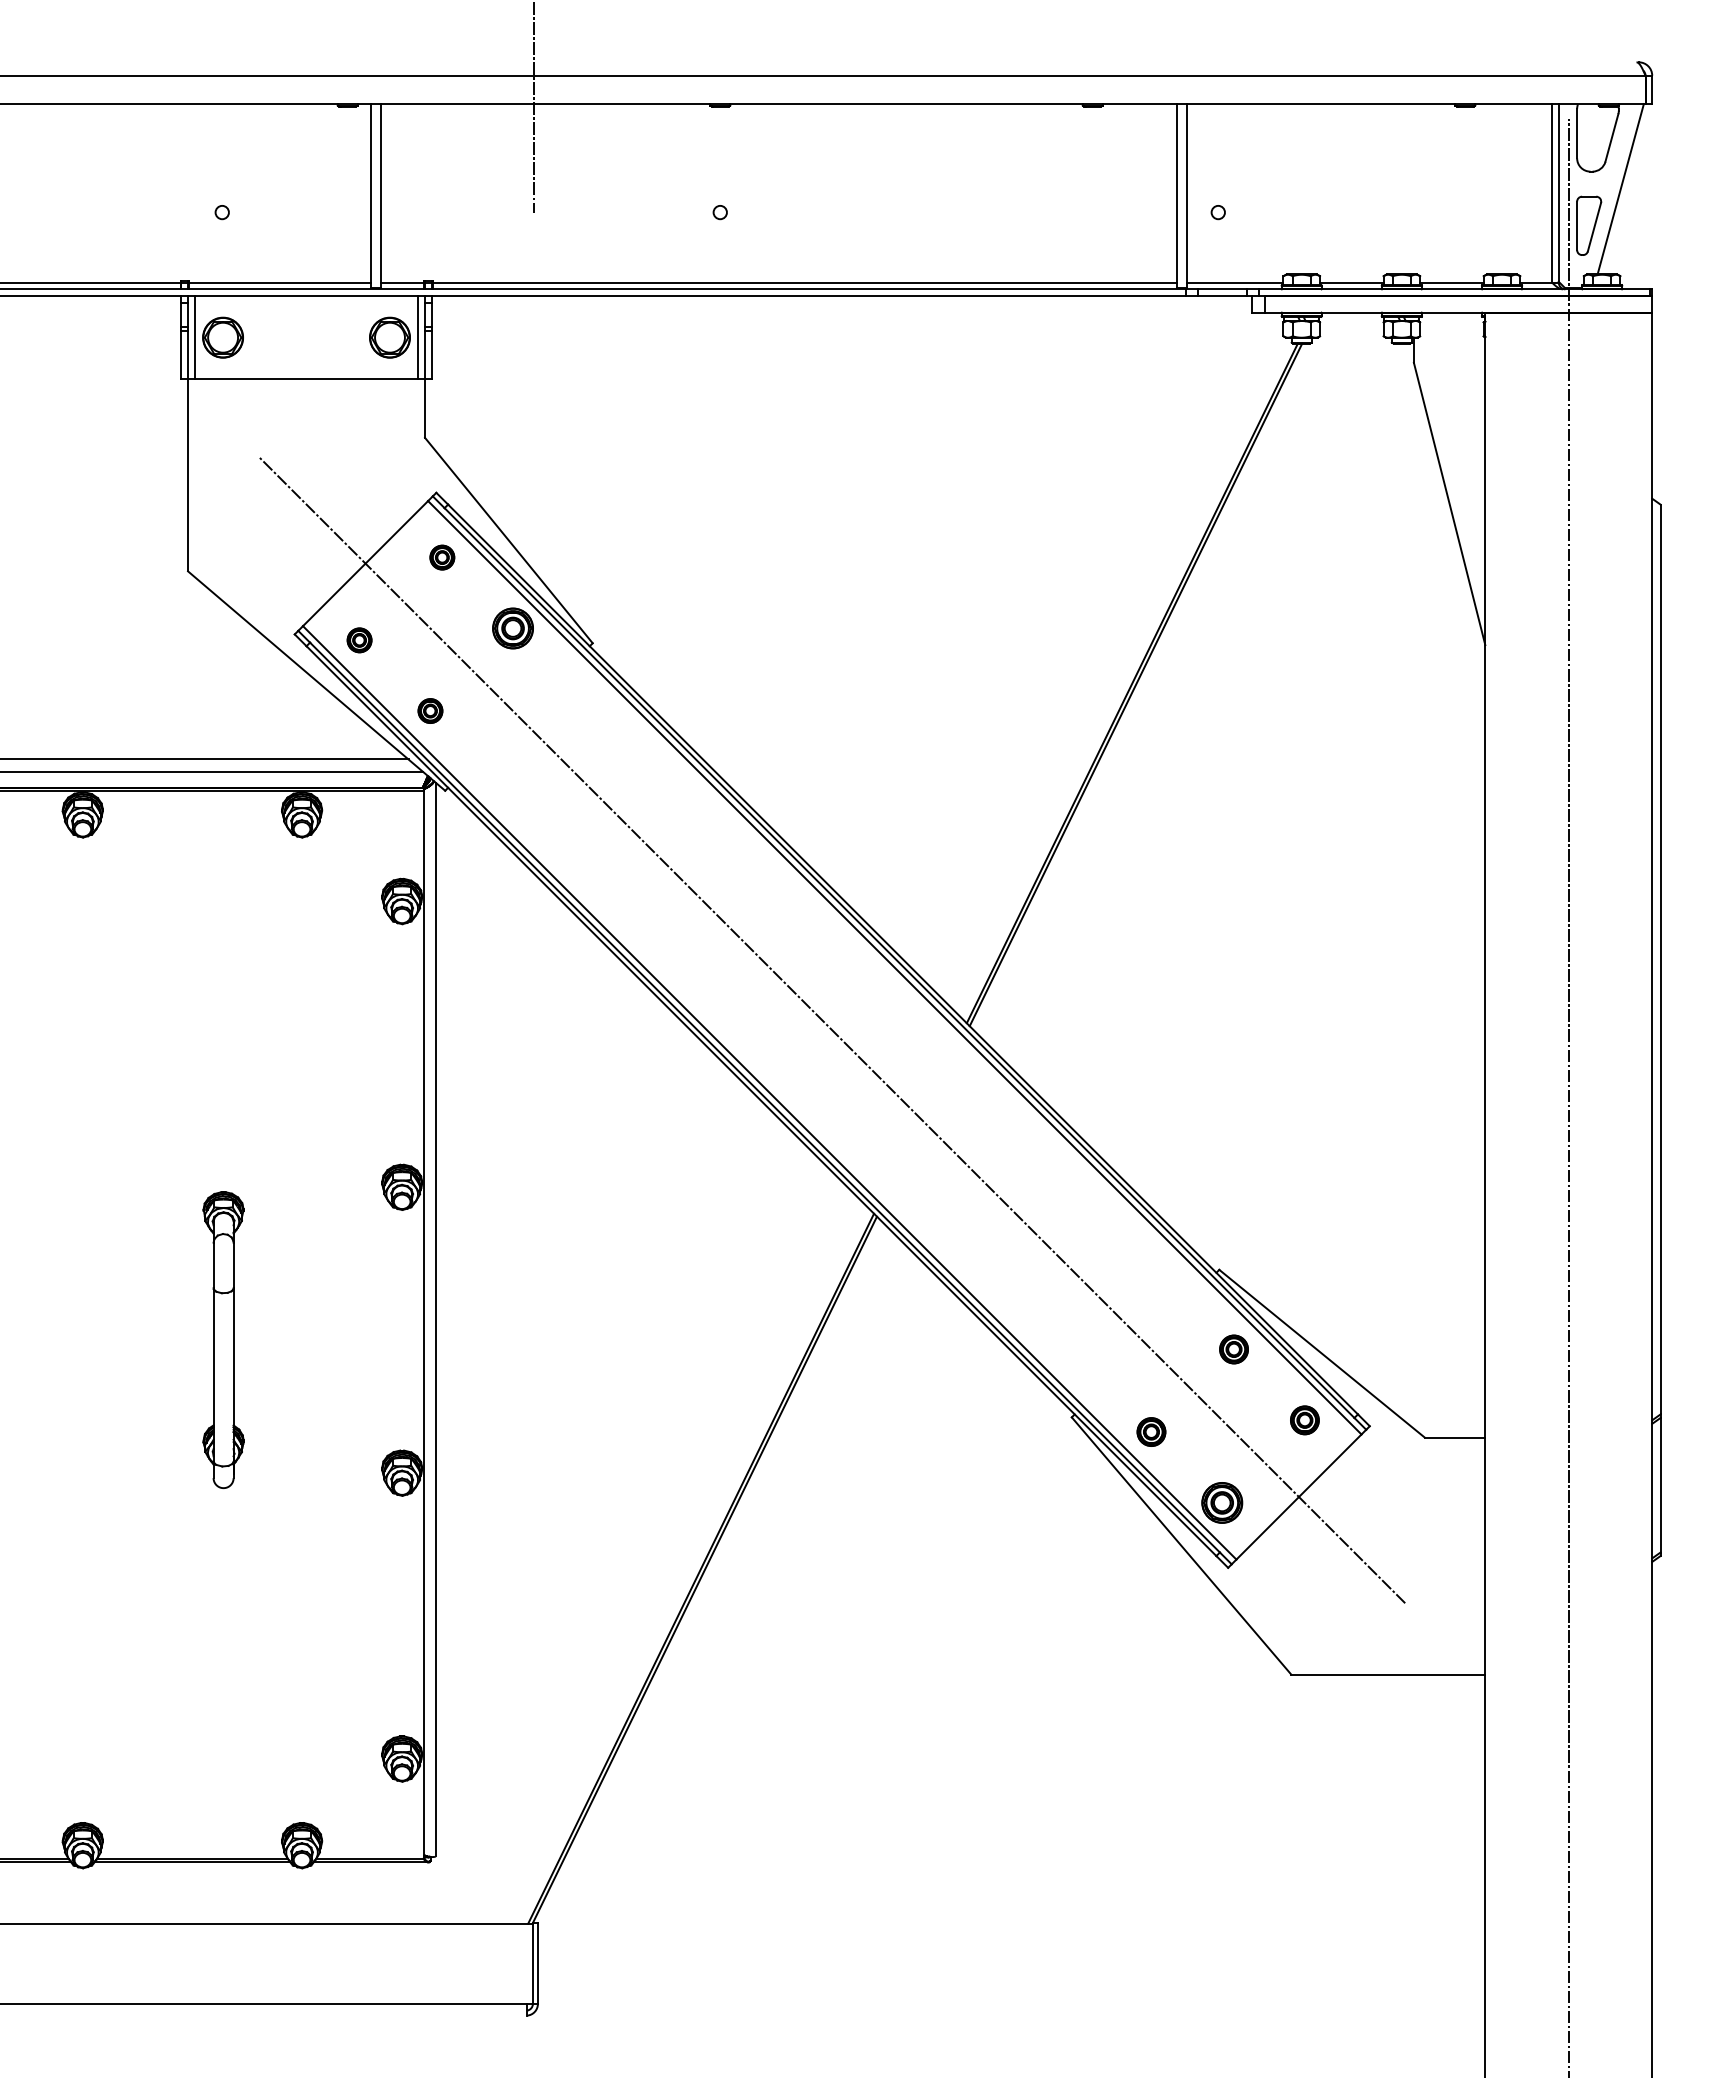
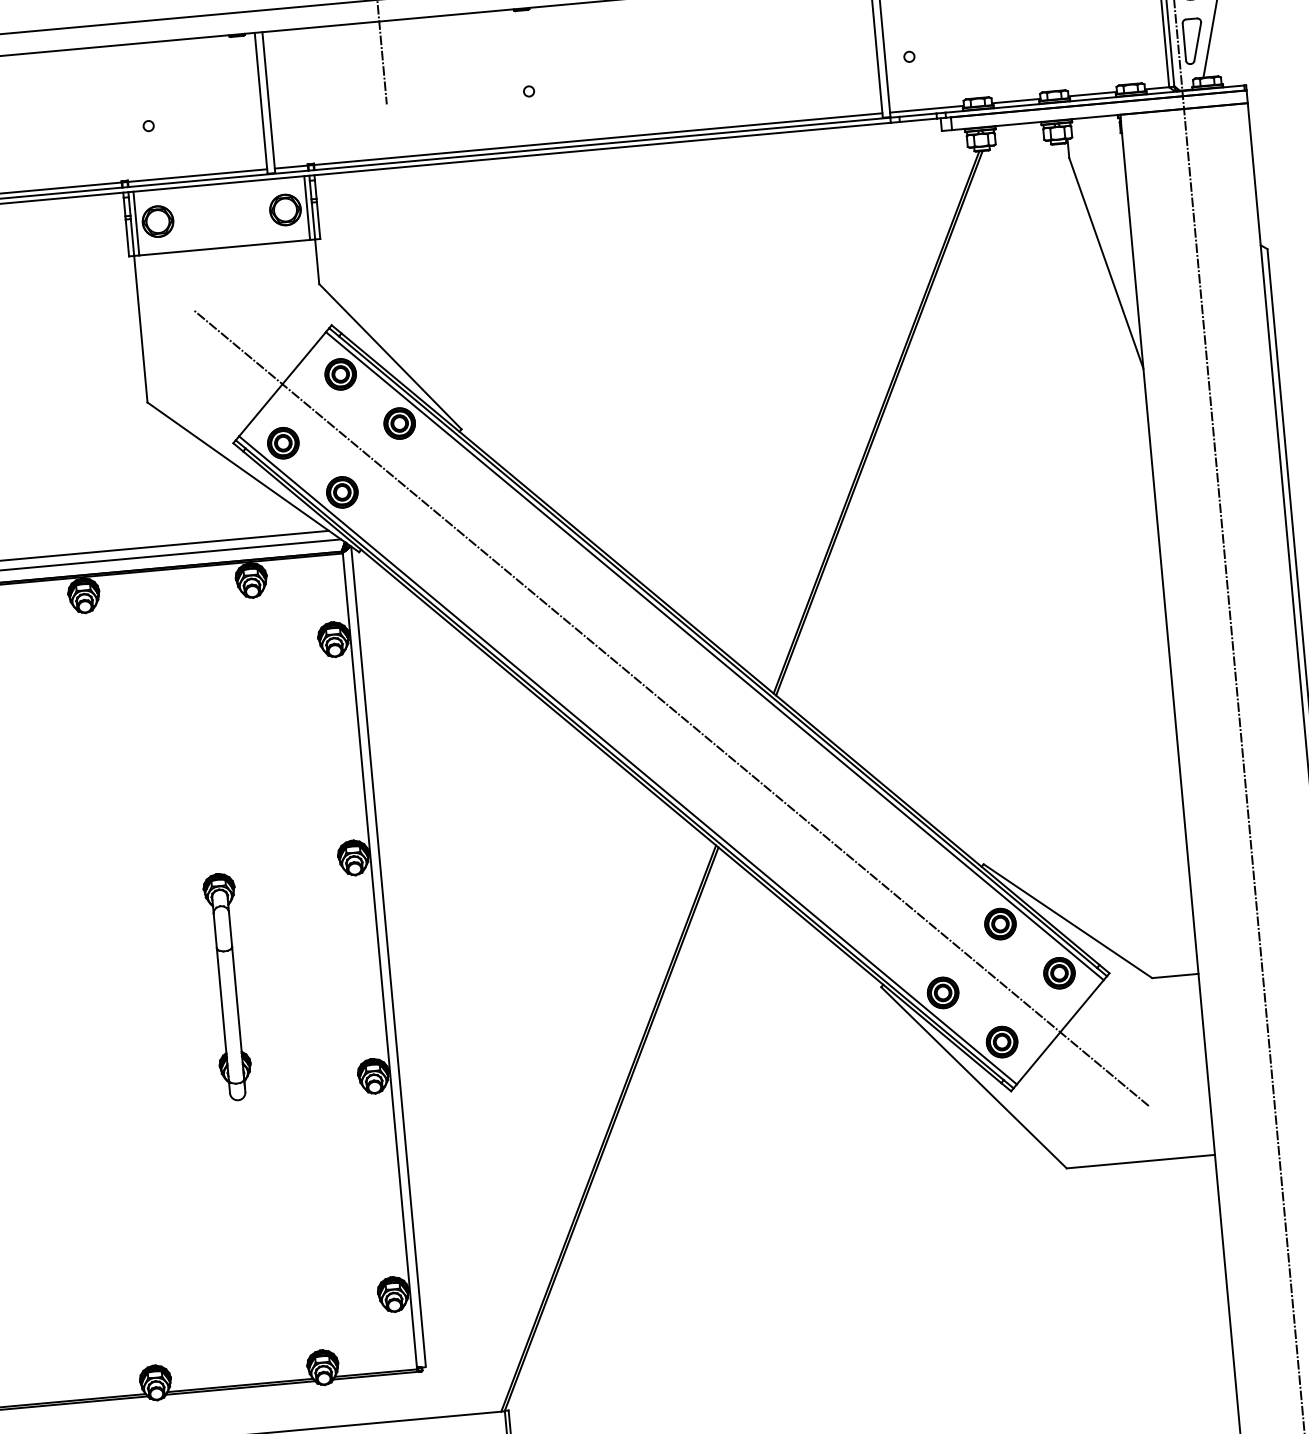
part: (442, 557) -> (340, 374), size x1.67
part: (359, 640) -> (283, 443), size x1.67
part: (430, 710) -> (342, 491), size x1.67
part: (1233, 1349) -> (1000, 924), size x1.43
part: (1304, 1420) -> (1059, 973), size x1.43
part: (1151, 1431) -> (943, 992), size x1.43

